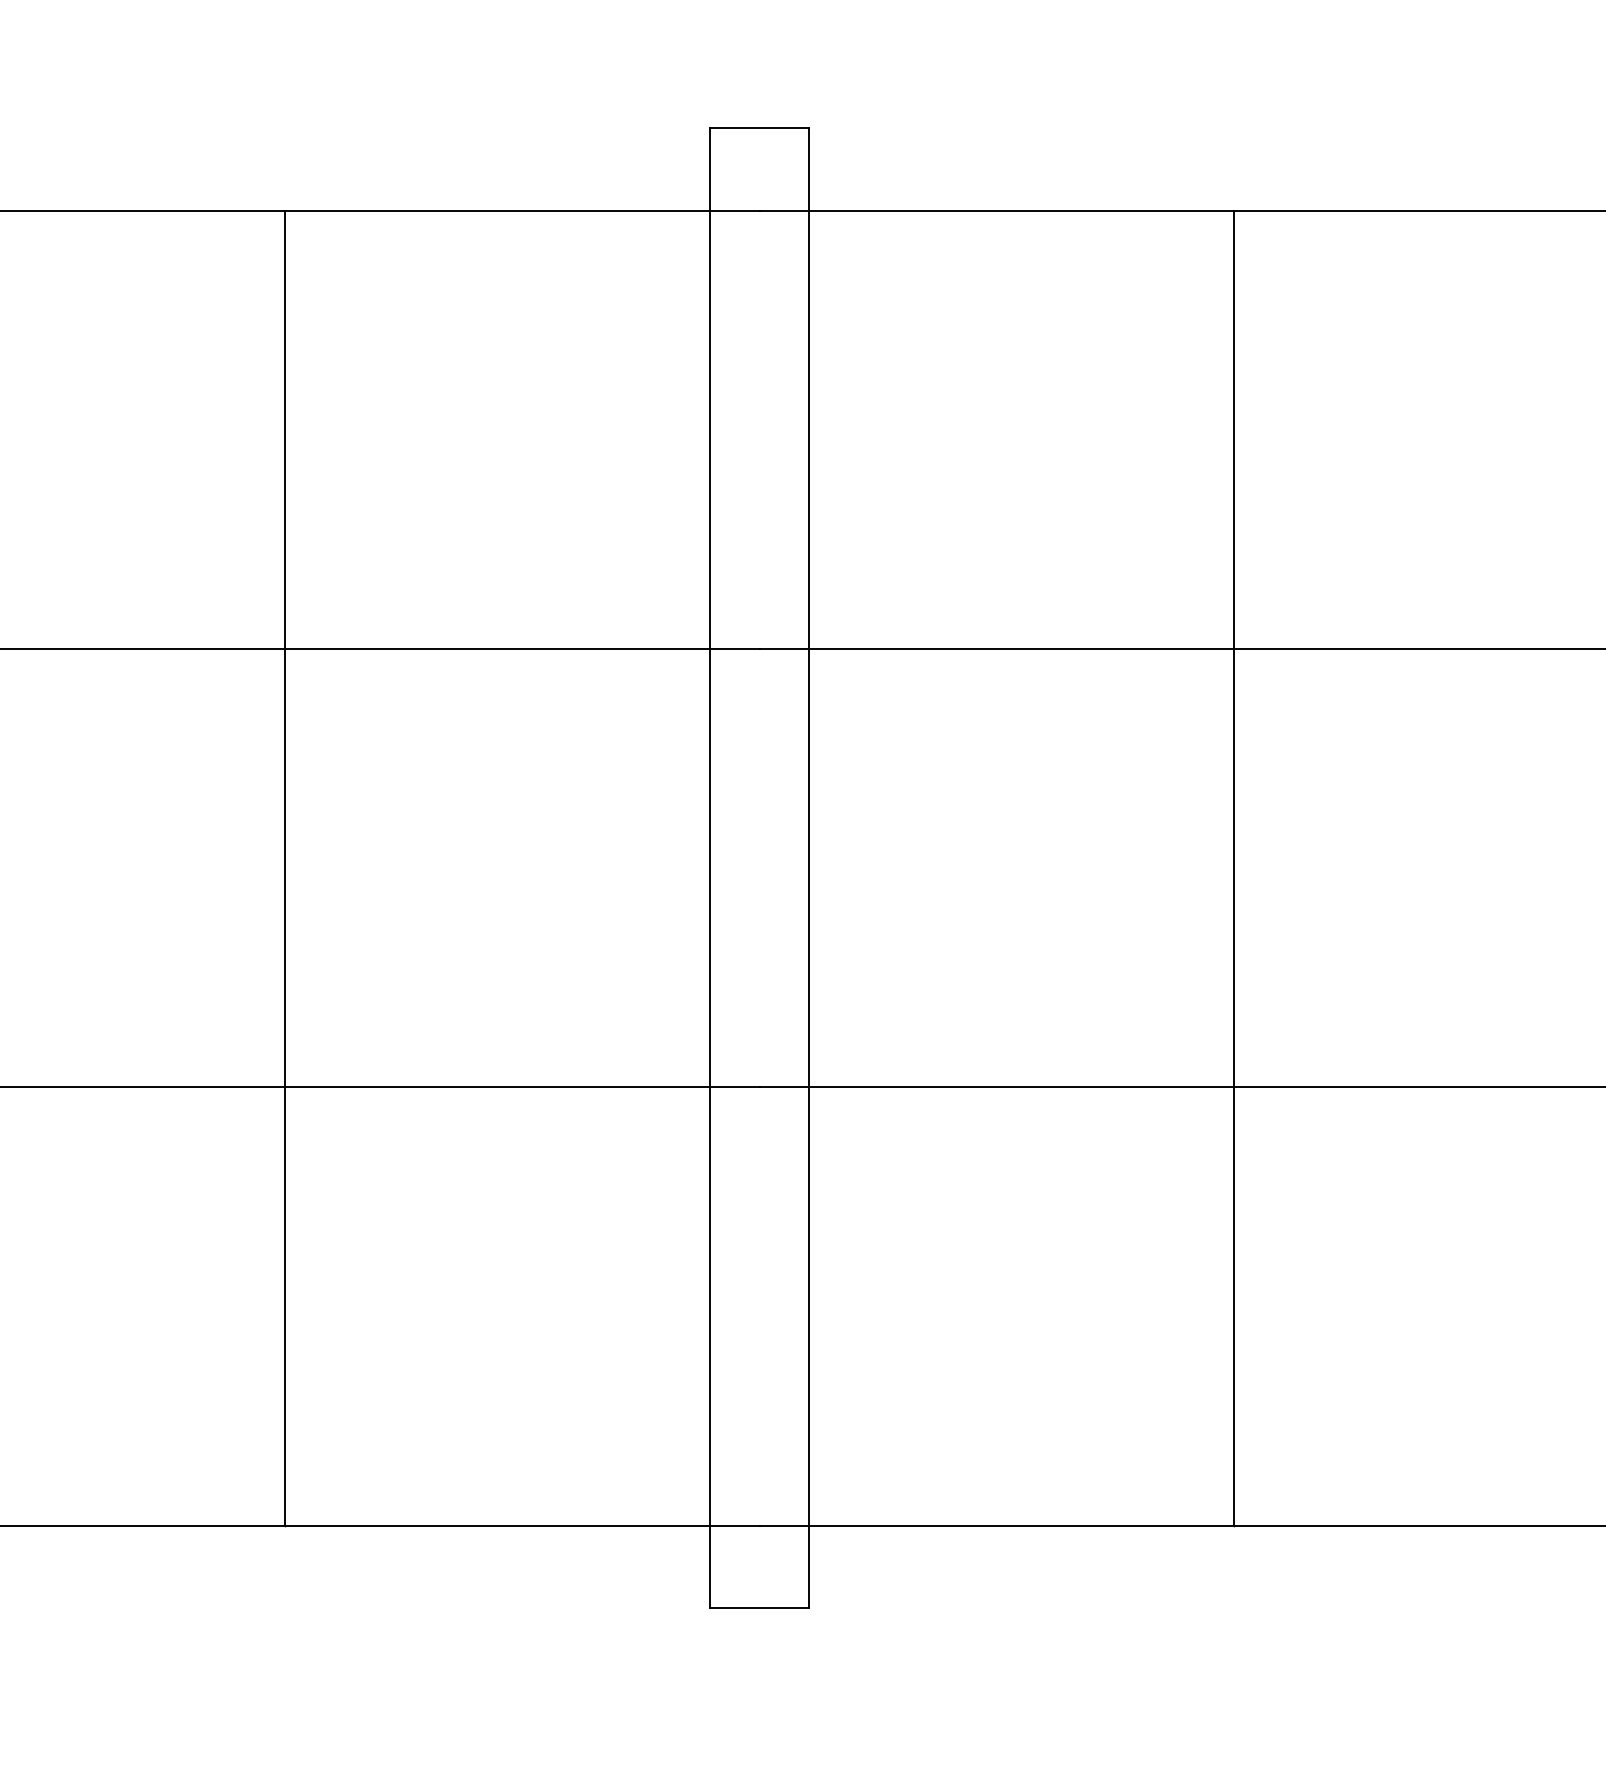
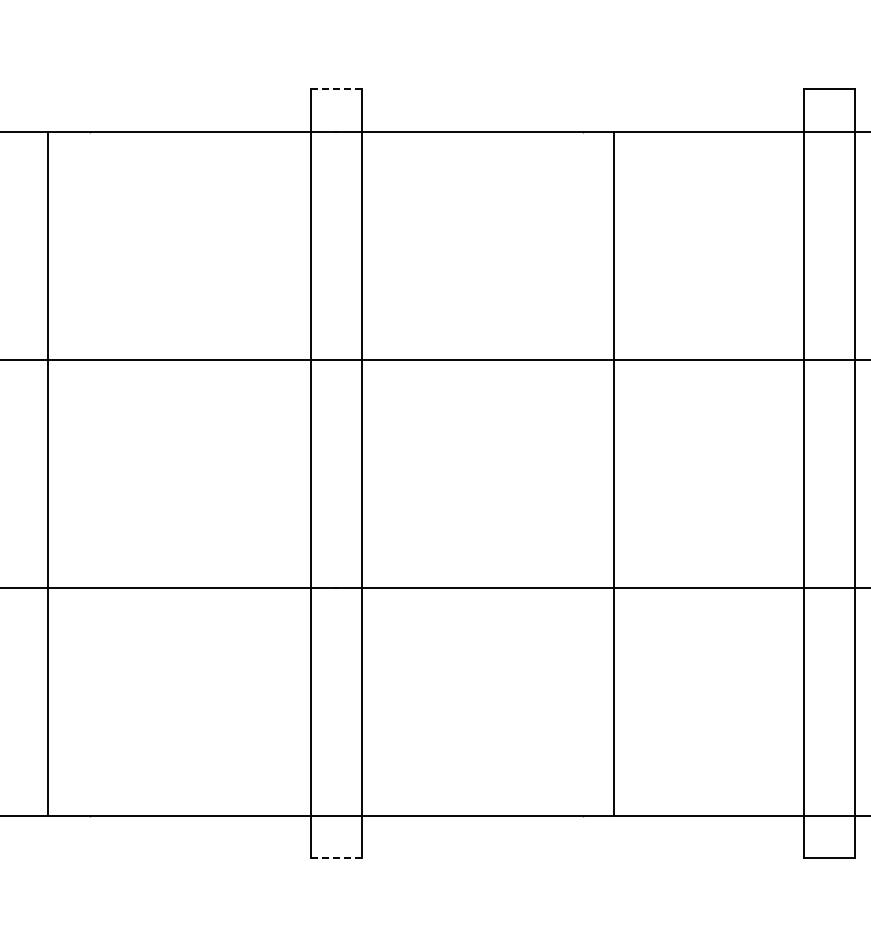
line: (759, 128) -> (336, 89), solid -> dashed
line: (284, 867) -> (47, 473), moved
line: (1233, 867) -> (613, 473), moved
line: (759, 1607) -> (336, 858), solid -> dashed

